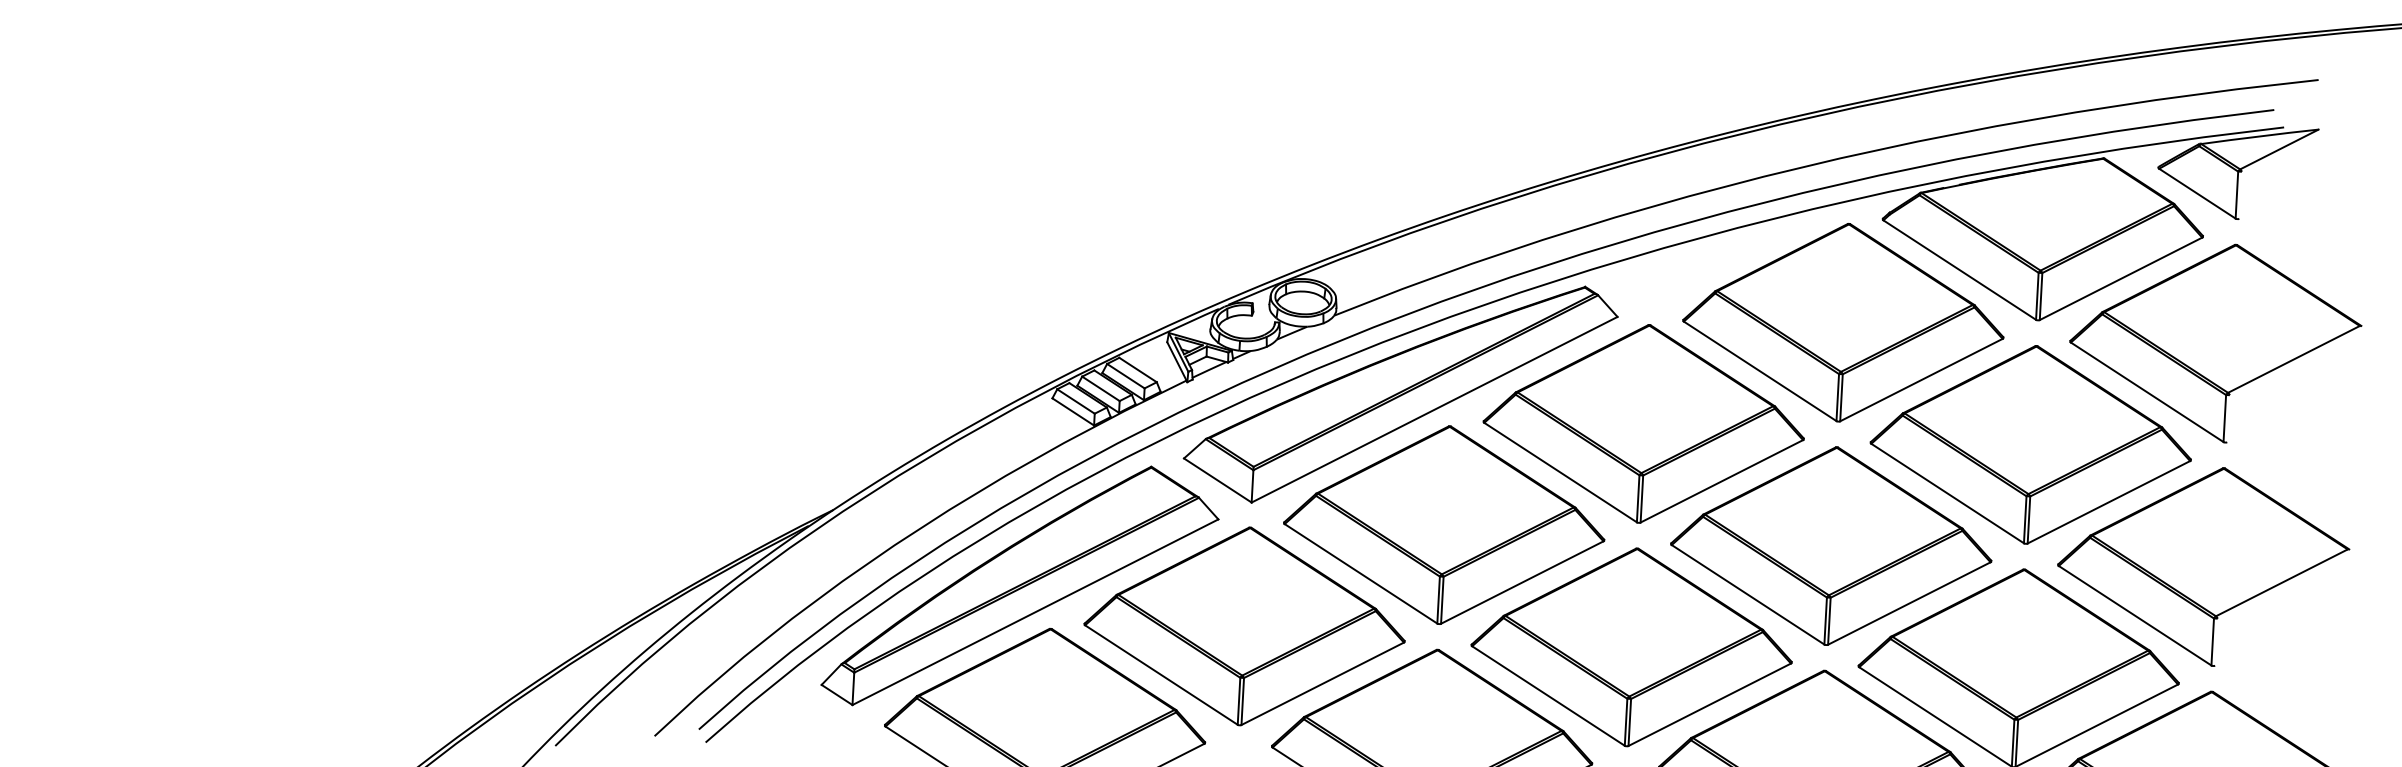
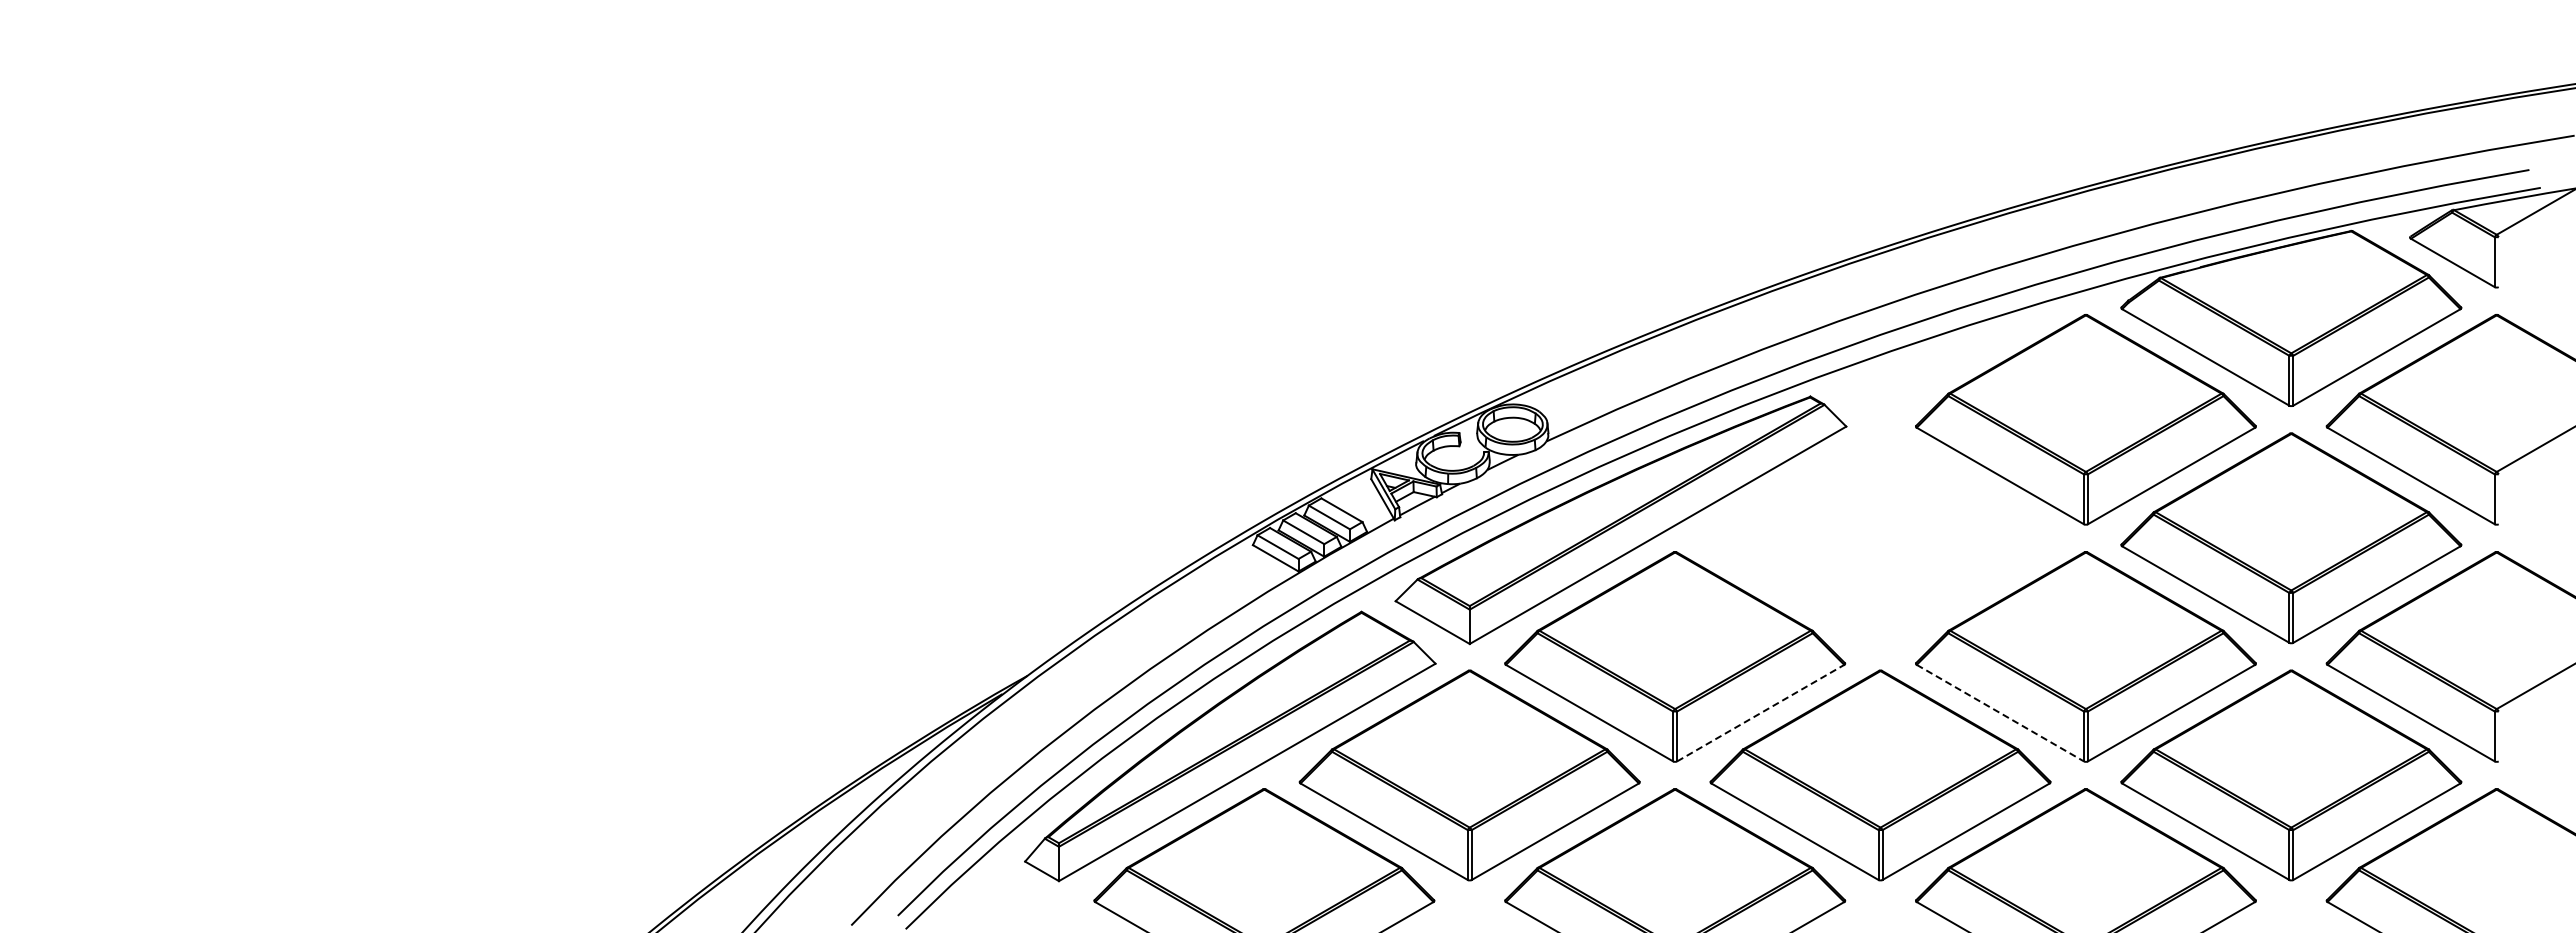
part: (1644, 424) -> (1880, 538), removed
line: (1522, 582) -> (1760, 713), solid -> dashed
line: (1748, 595) -> (2000, 713), solid -> dashed

